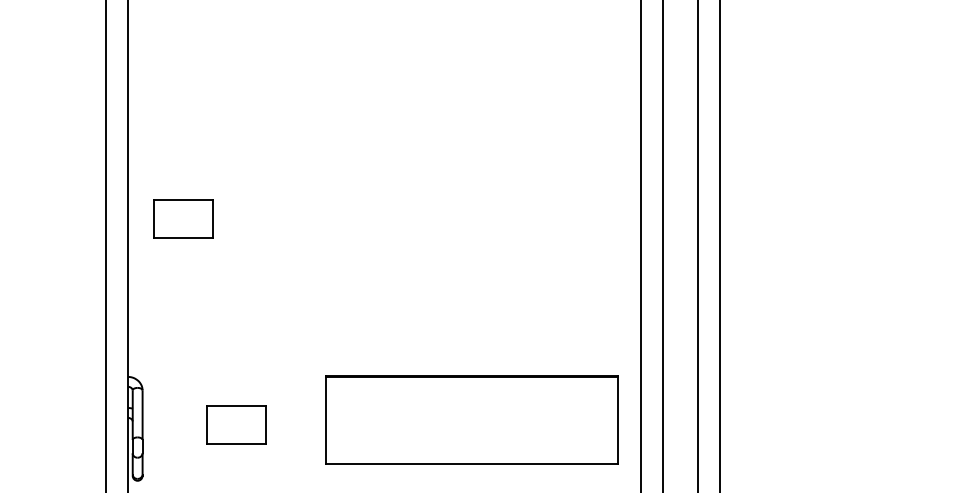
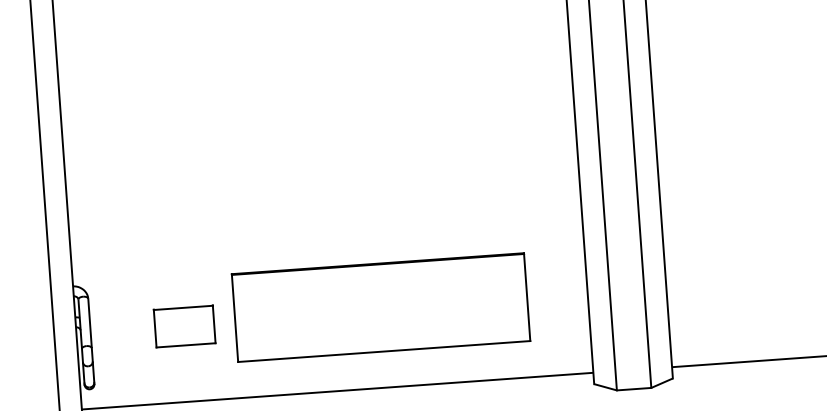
part: (183, 218) -> (116, 124), removed
part: (471, 419) -> (380, 307), moved

